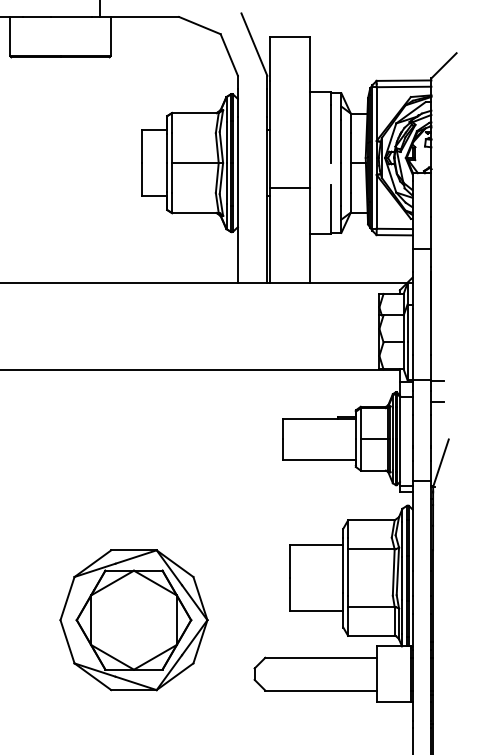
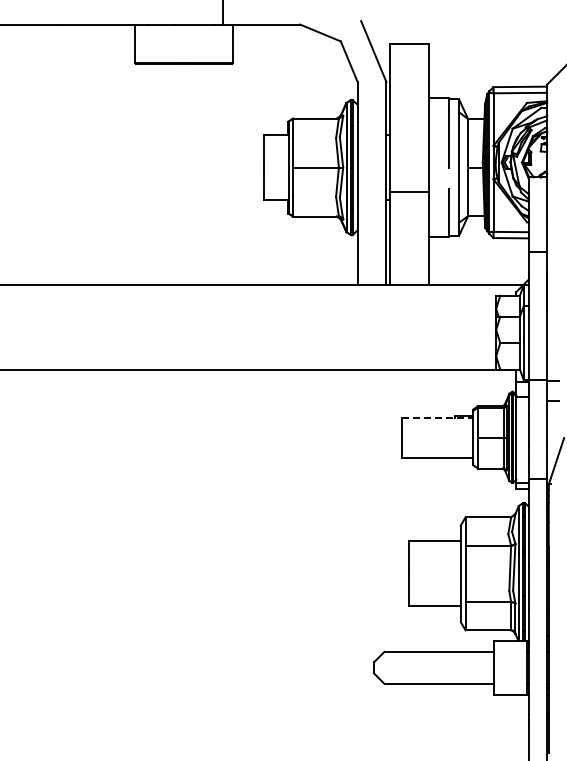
line: (319, 418) -> (437, 417), solid -> dashed
part: (133, 619) -> (255, 614), removed

